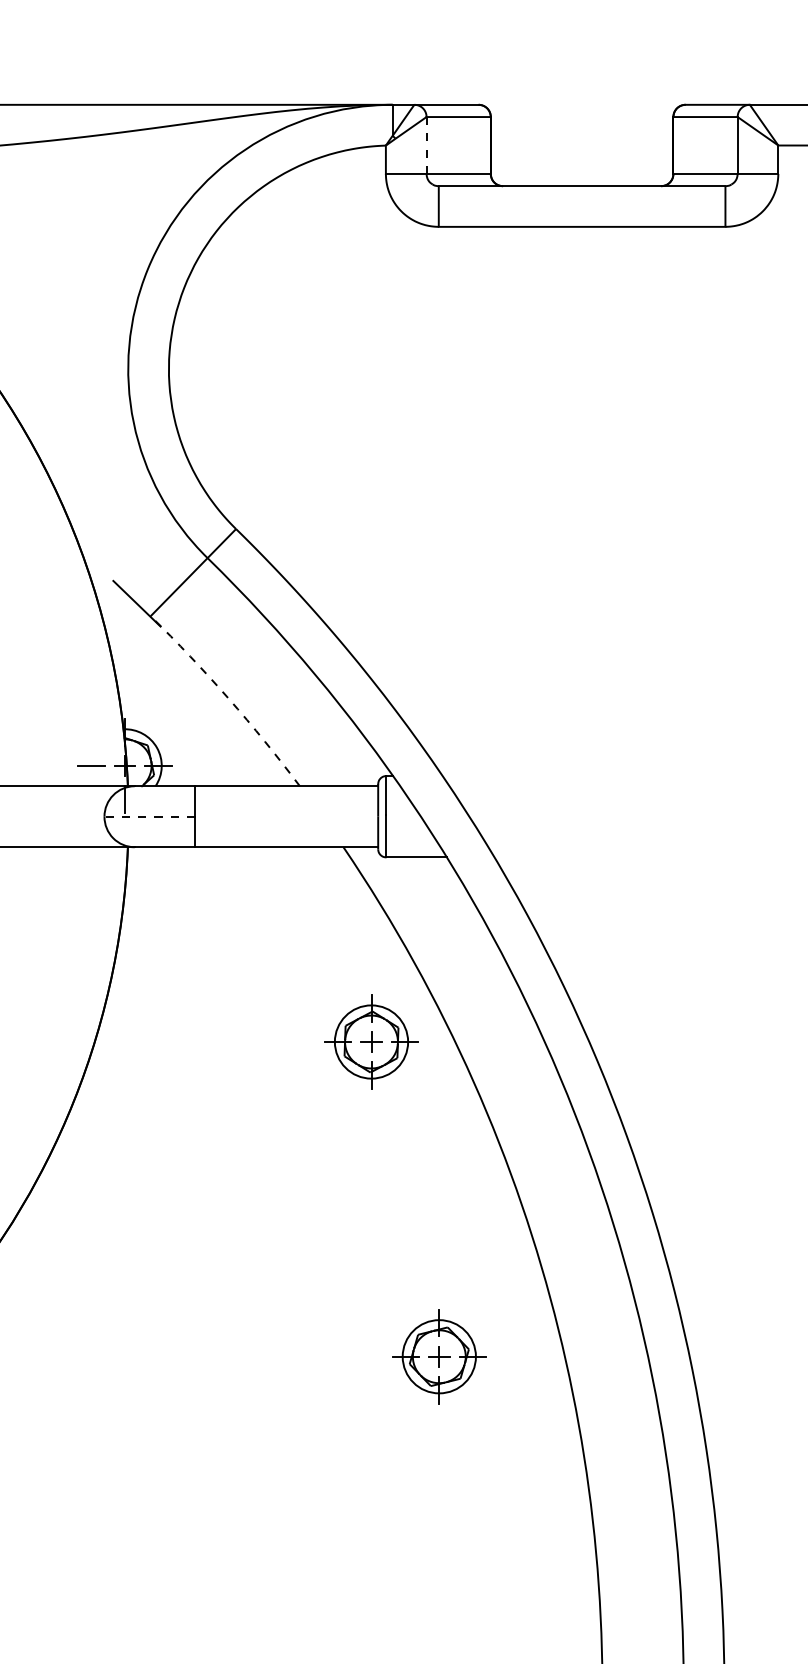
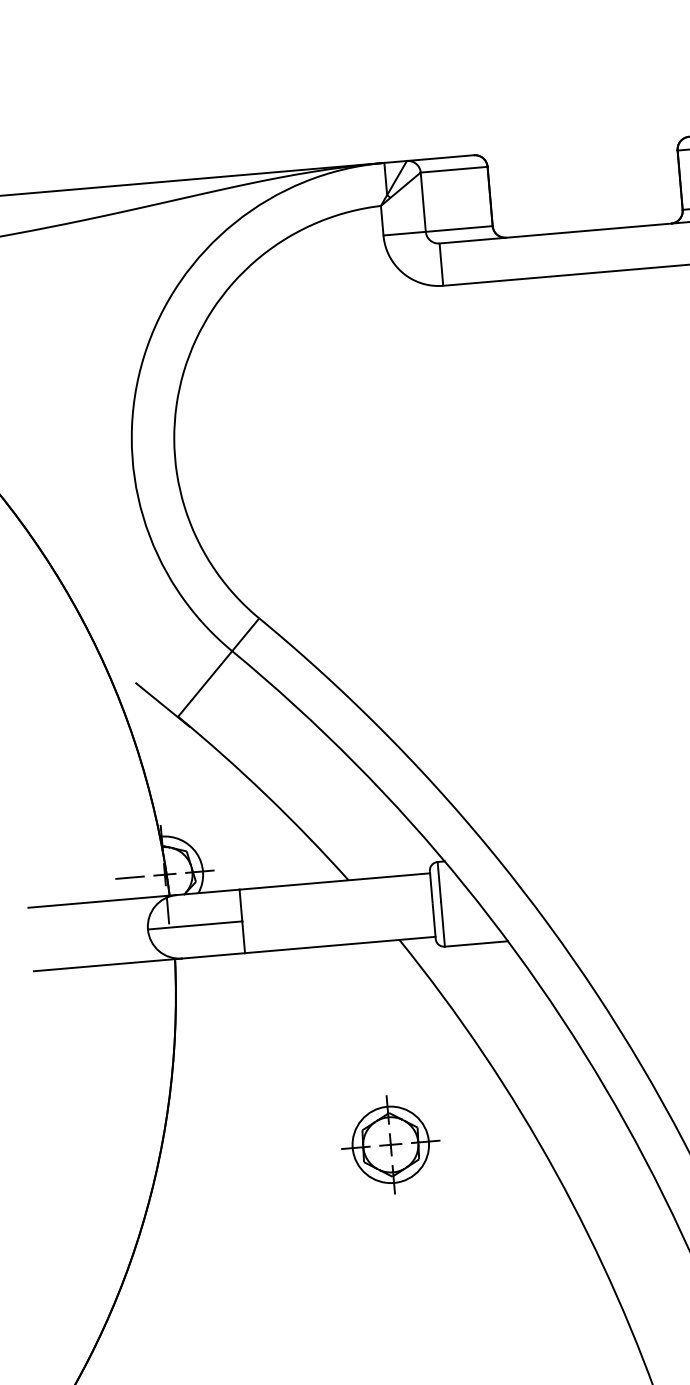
line: (426, 146) -> (423, 203), dashed -> solid
arc: (228, 698) -> (266, 795), dashed -> solid
line: (149, 816) -> (194, 925), dashed -> solid
part: (371, 1041) -> (390, 1144), moved

